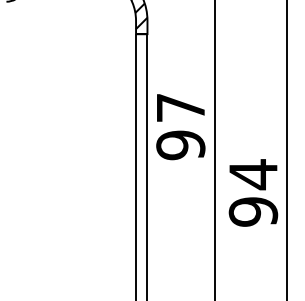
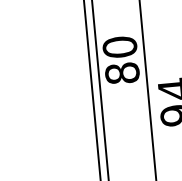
text: (180, 126) -> (120, 60), 97 -> 80

